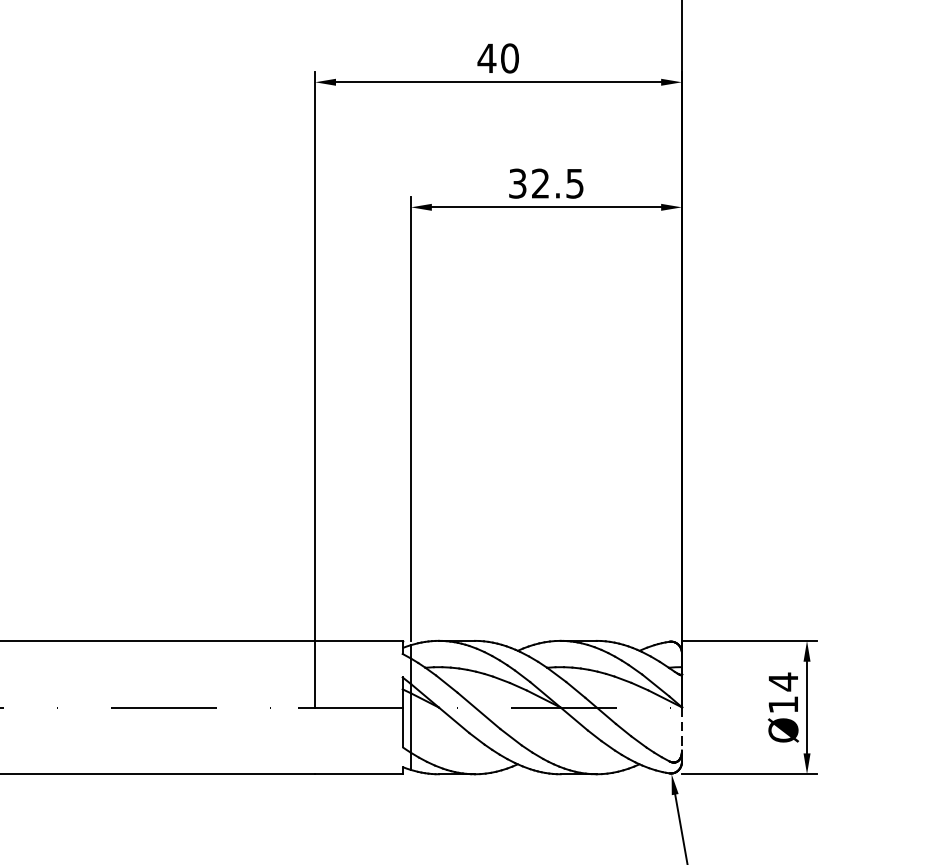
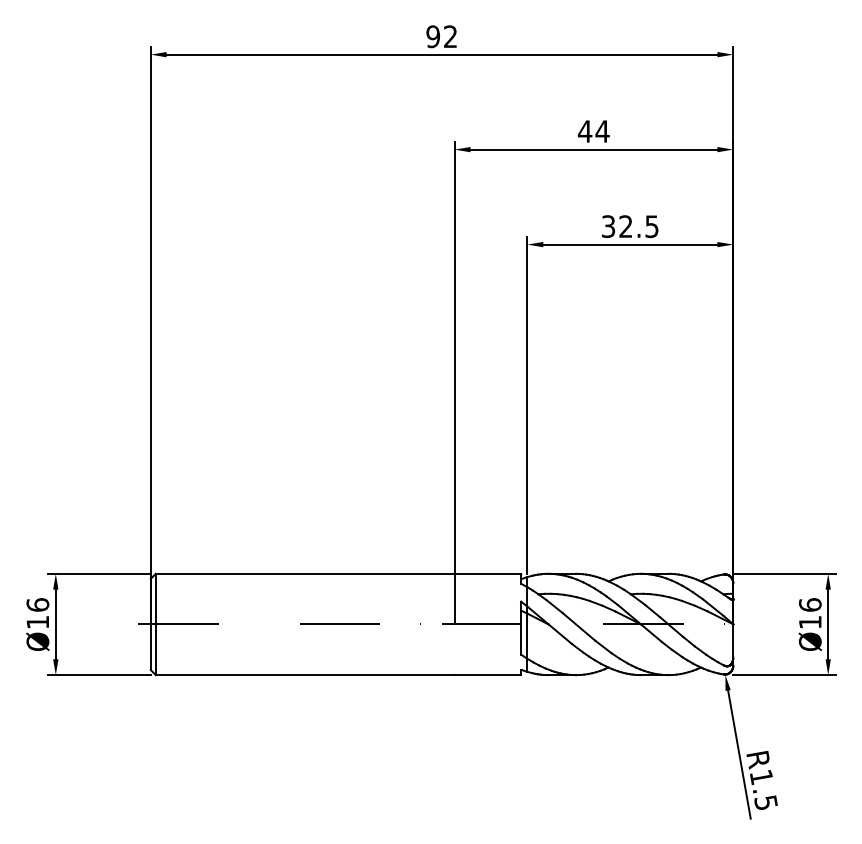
text: (509, 58) -> (602, 131), 40 -> 44
text: (782, 681) -> (809, 604), Ø14 -> Ø16
line: (682, 729) -> (733, 641), dashed -> solid

